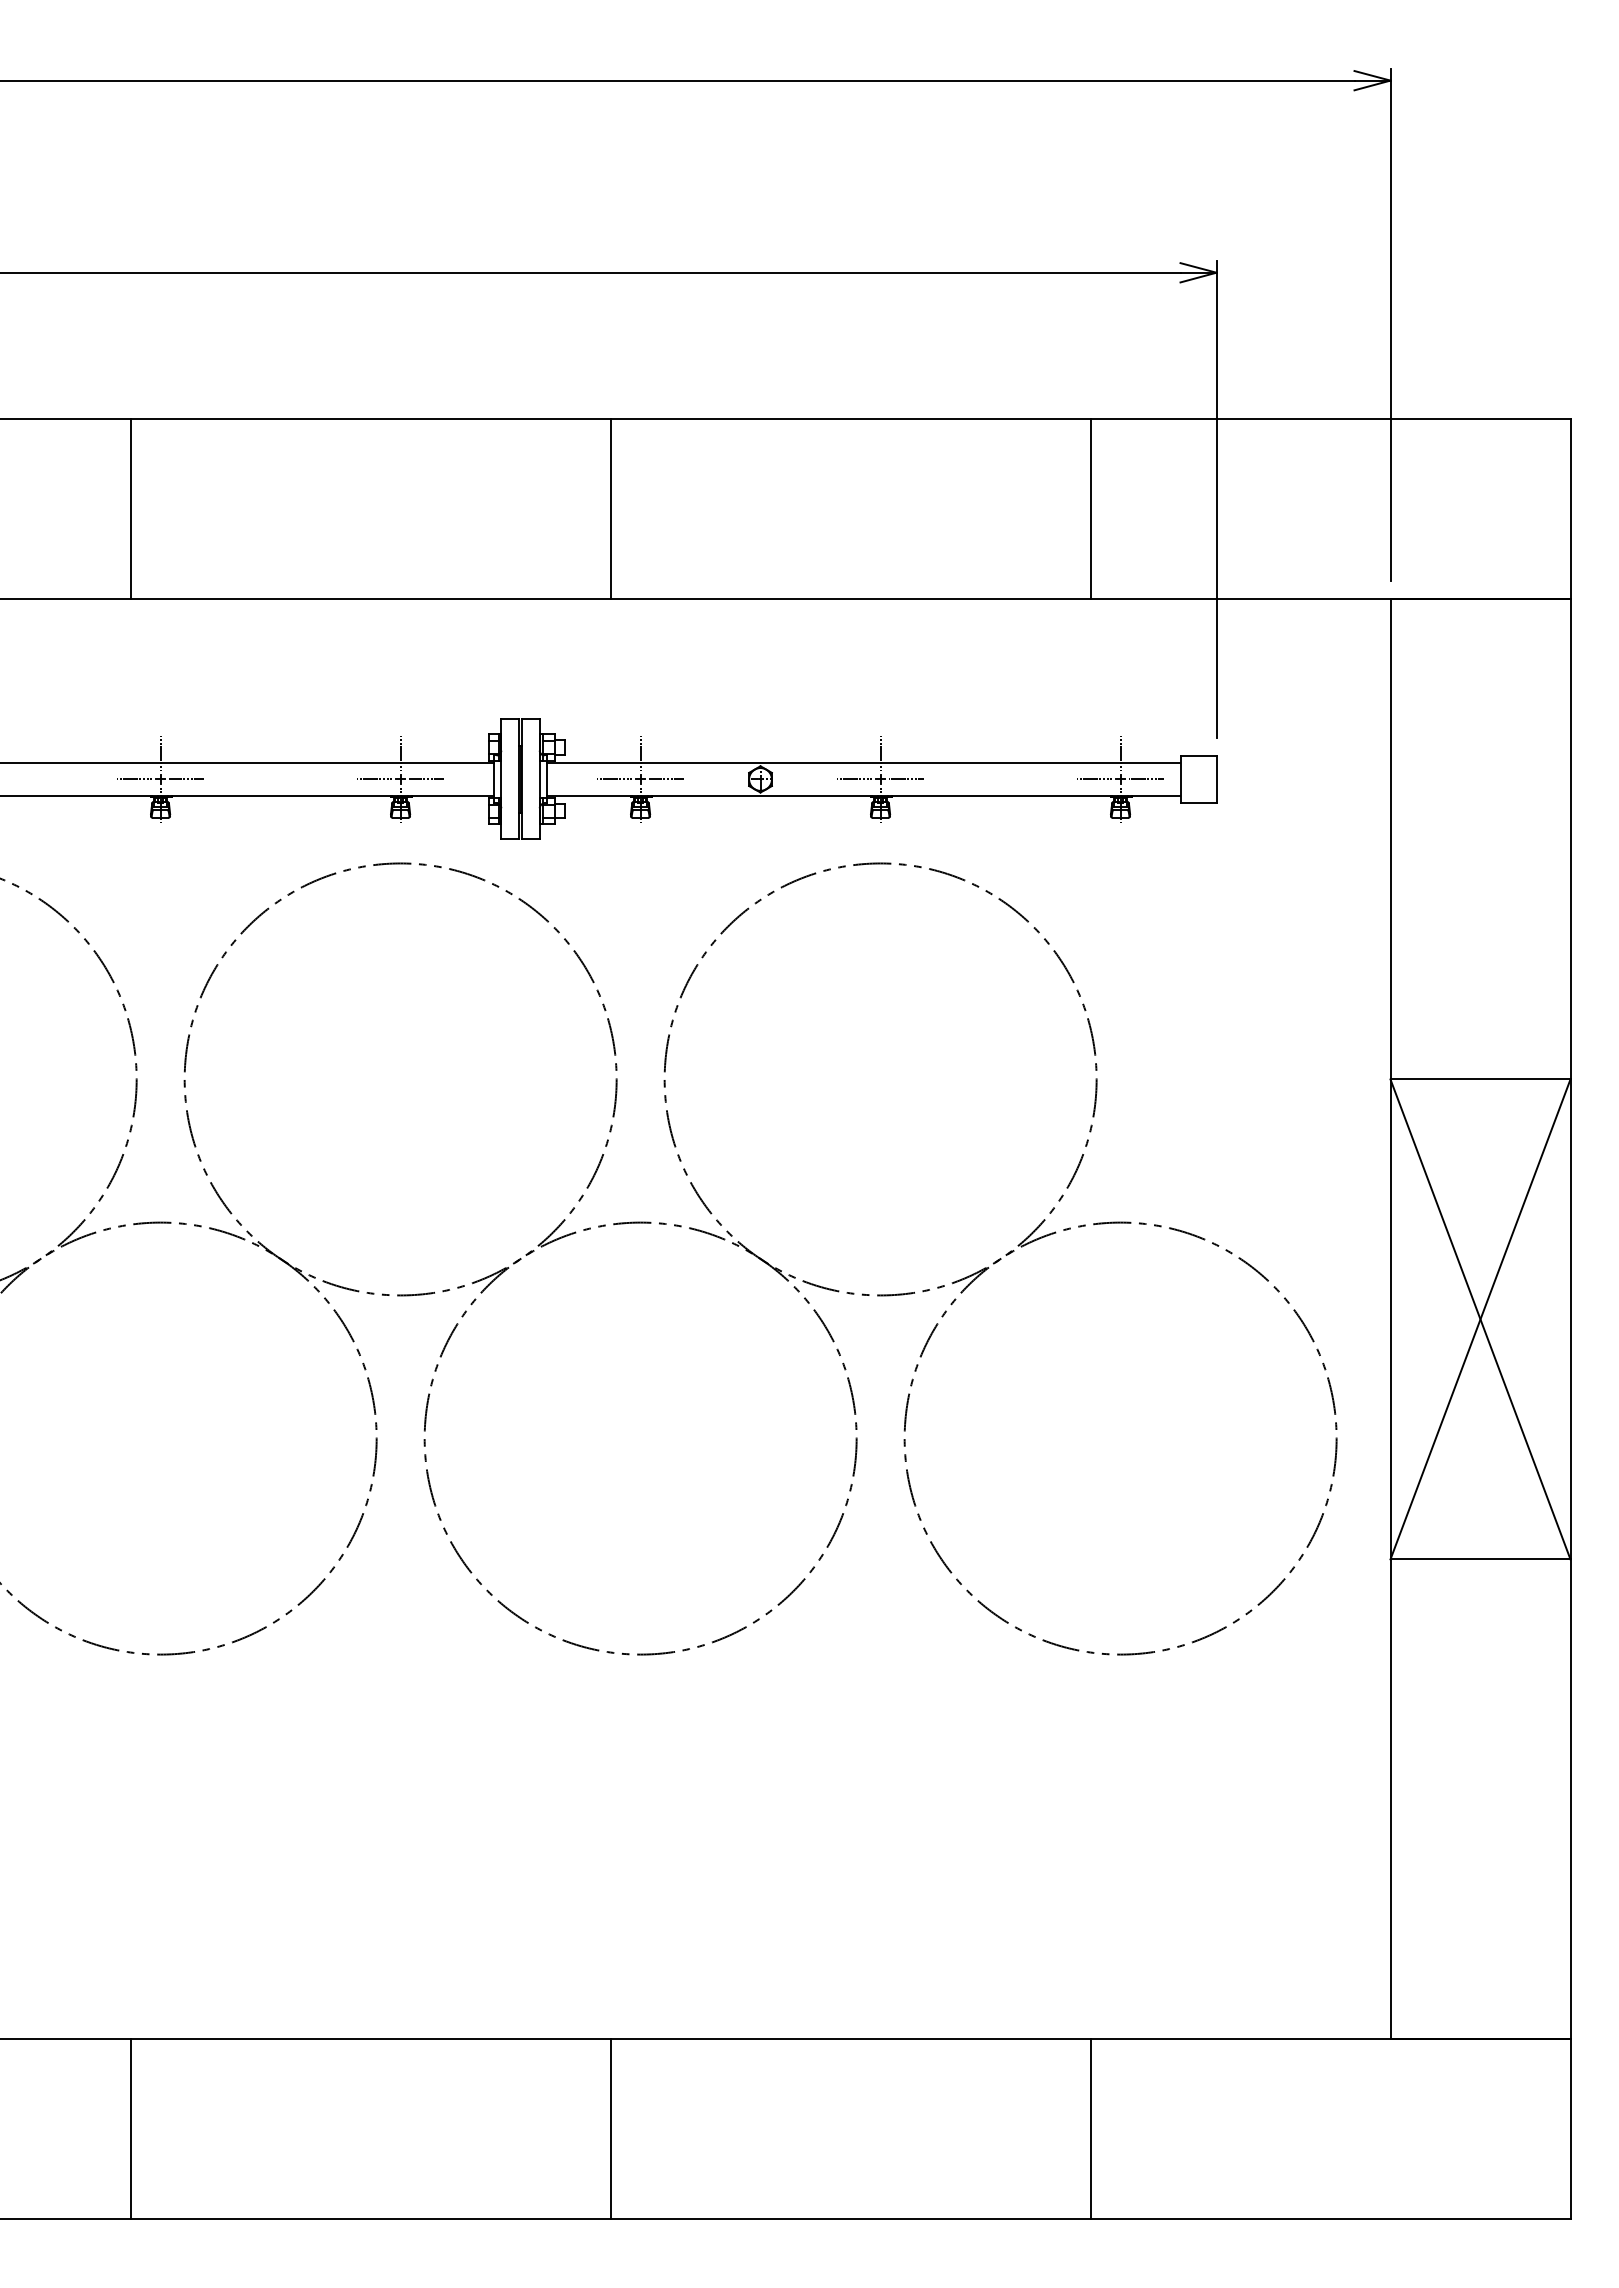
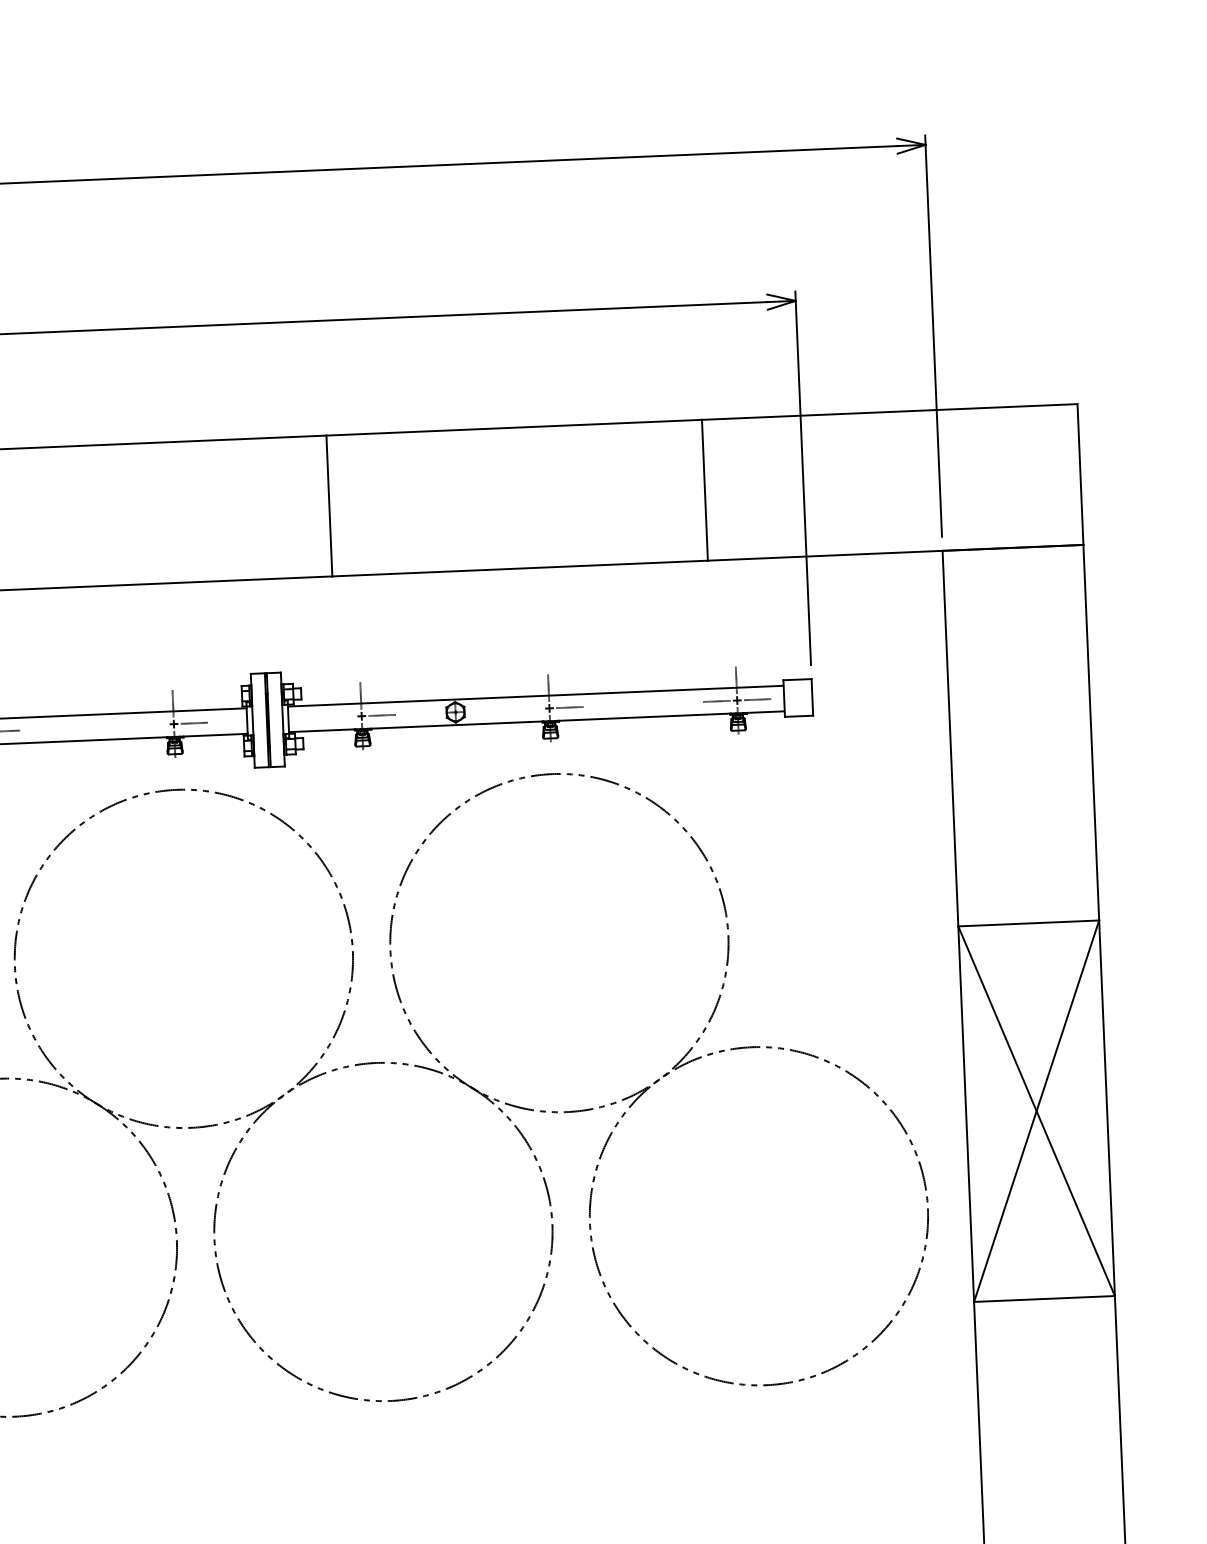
line: (374, 779) -> (153, 725), removed
line: (614, 779) -> (341, 717), removed
line: (854, 779) -> (529, 709), removed

